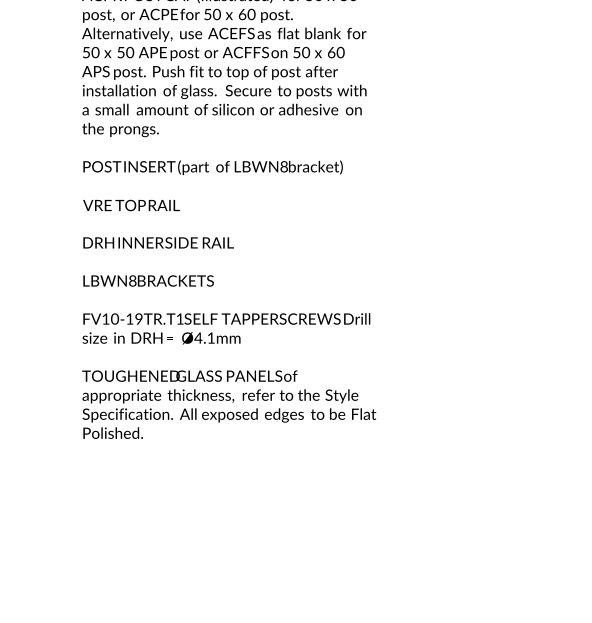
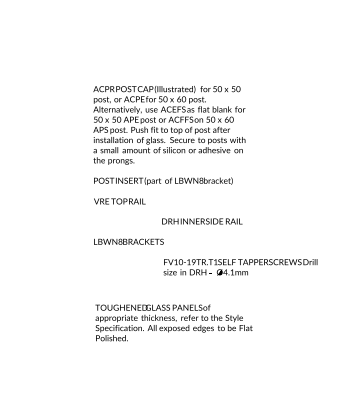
text: (159, 242) -> (202, 221), moved
text: (226, 329) -> (240, 267), moved
text: (228, 403) -> (173, 322), moved

